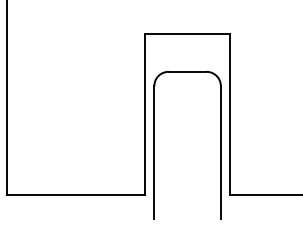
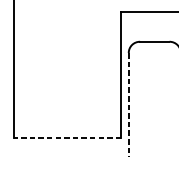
line: (154, 153) -> (128, 105), solid -> dashed
line: (75, 195) -> (67, 138), solid -> dashed

